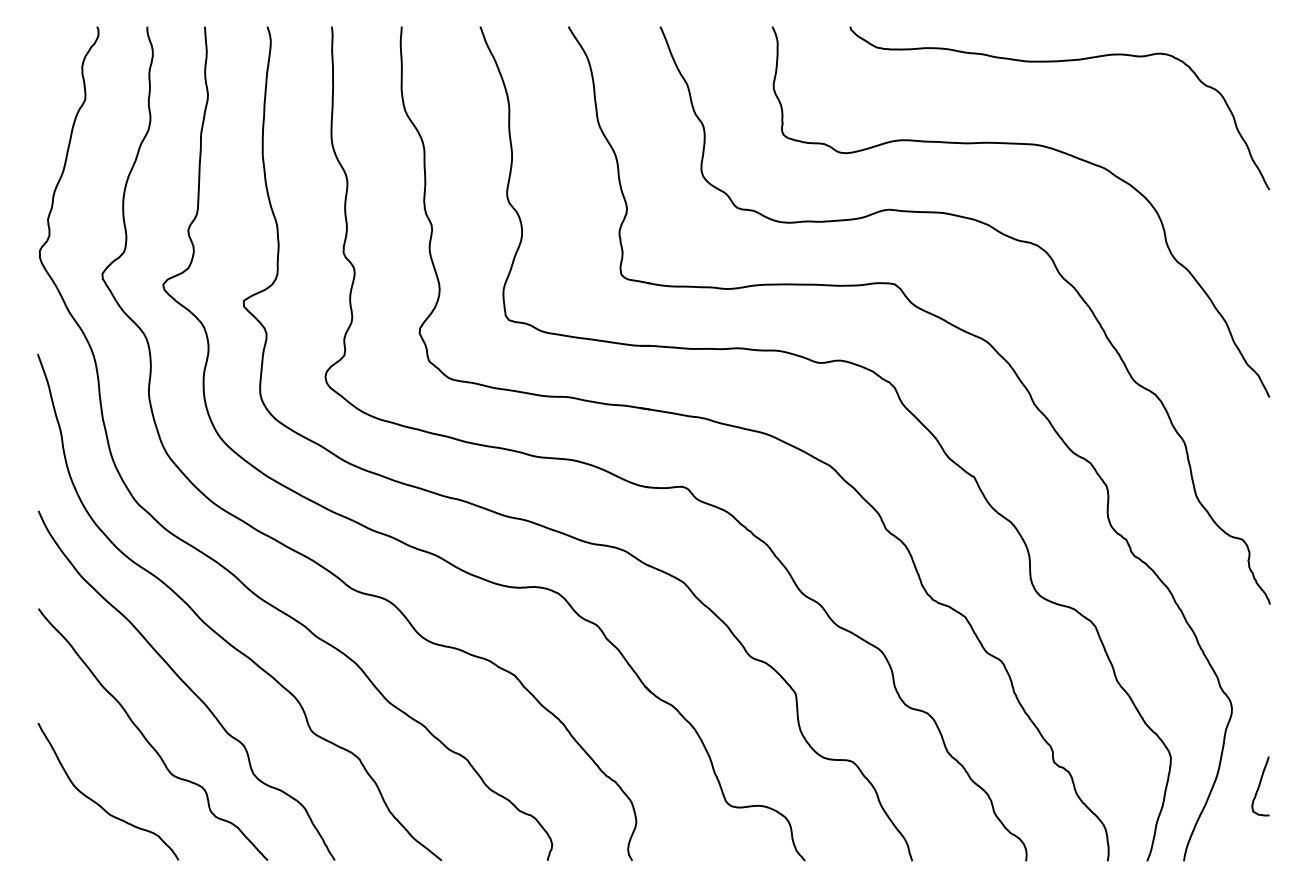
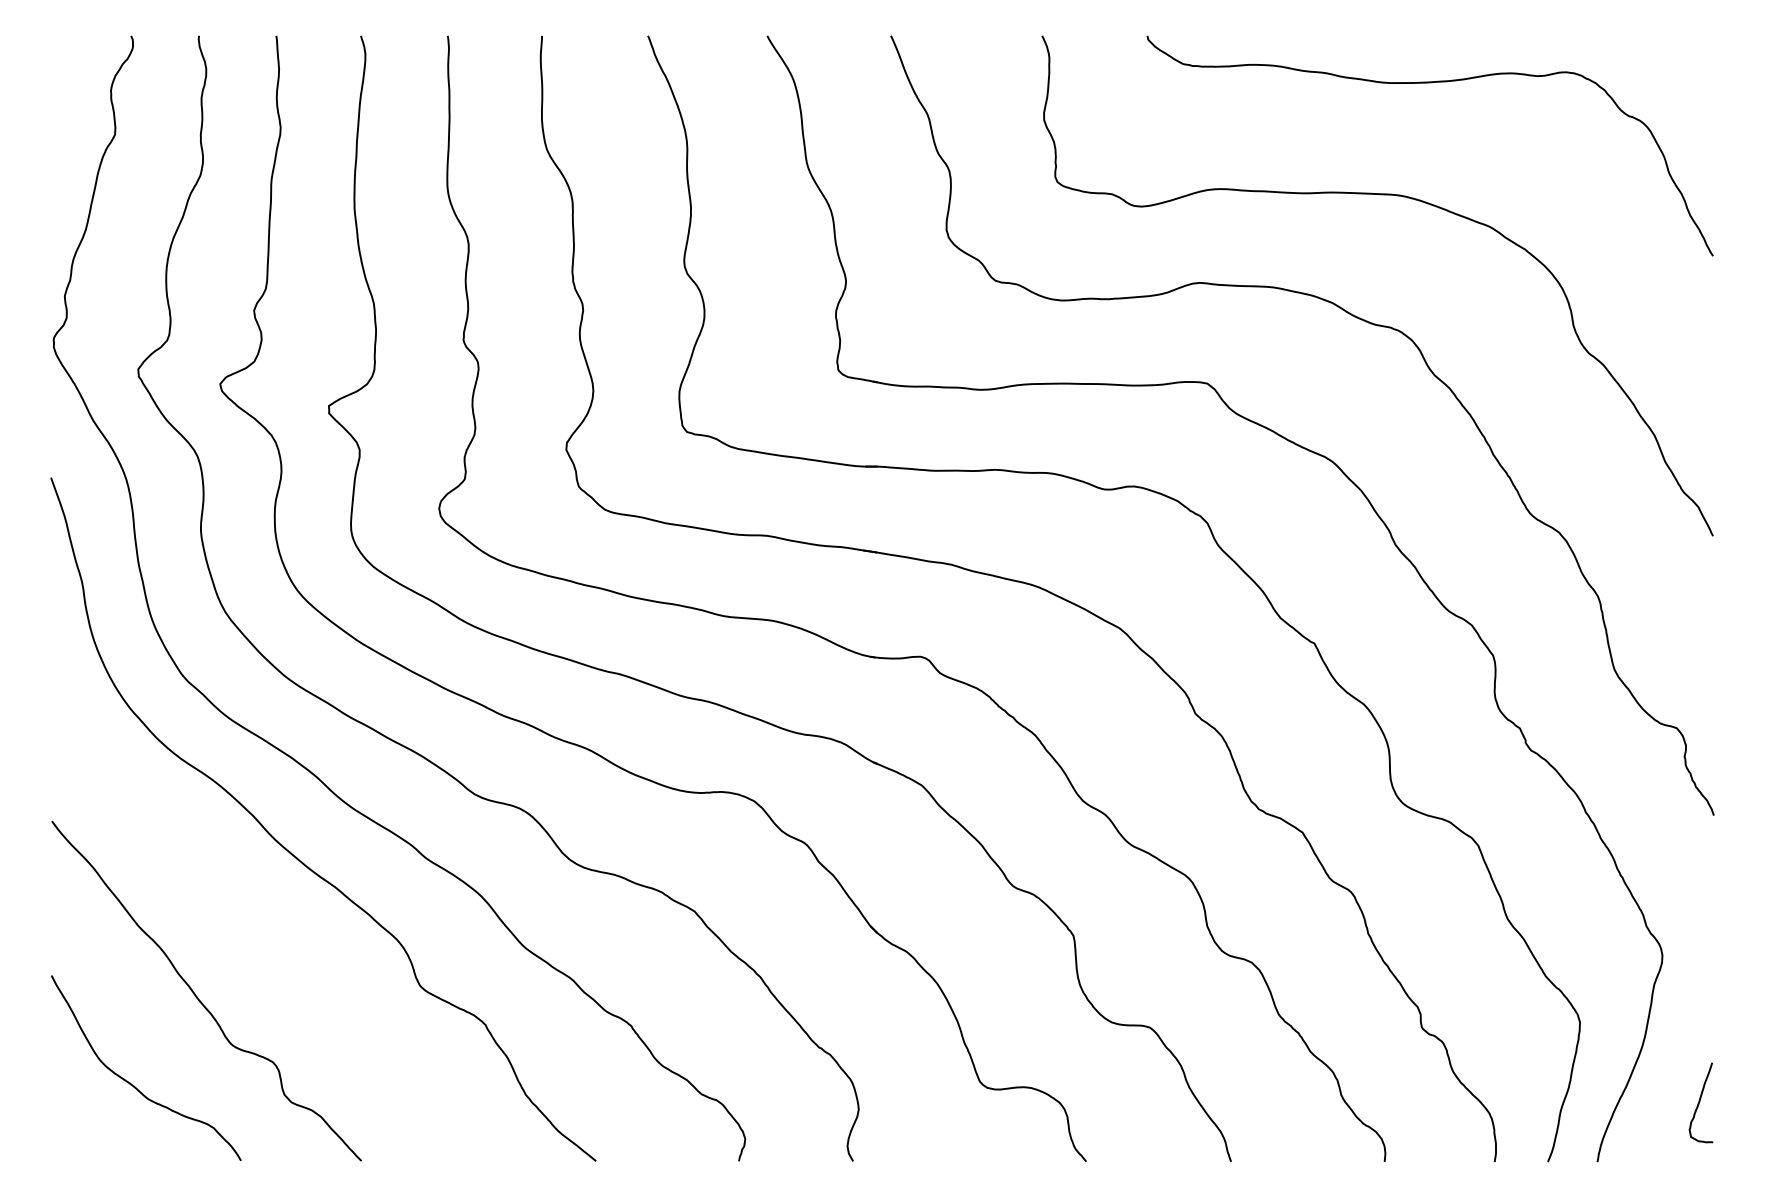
curve: (186, 685) -> (251, 925), removed
curve: (1260, 785) -> (1700, 1101), moved

